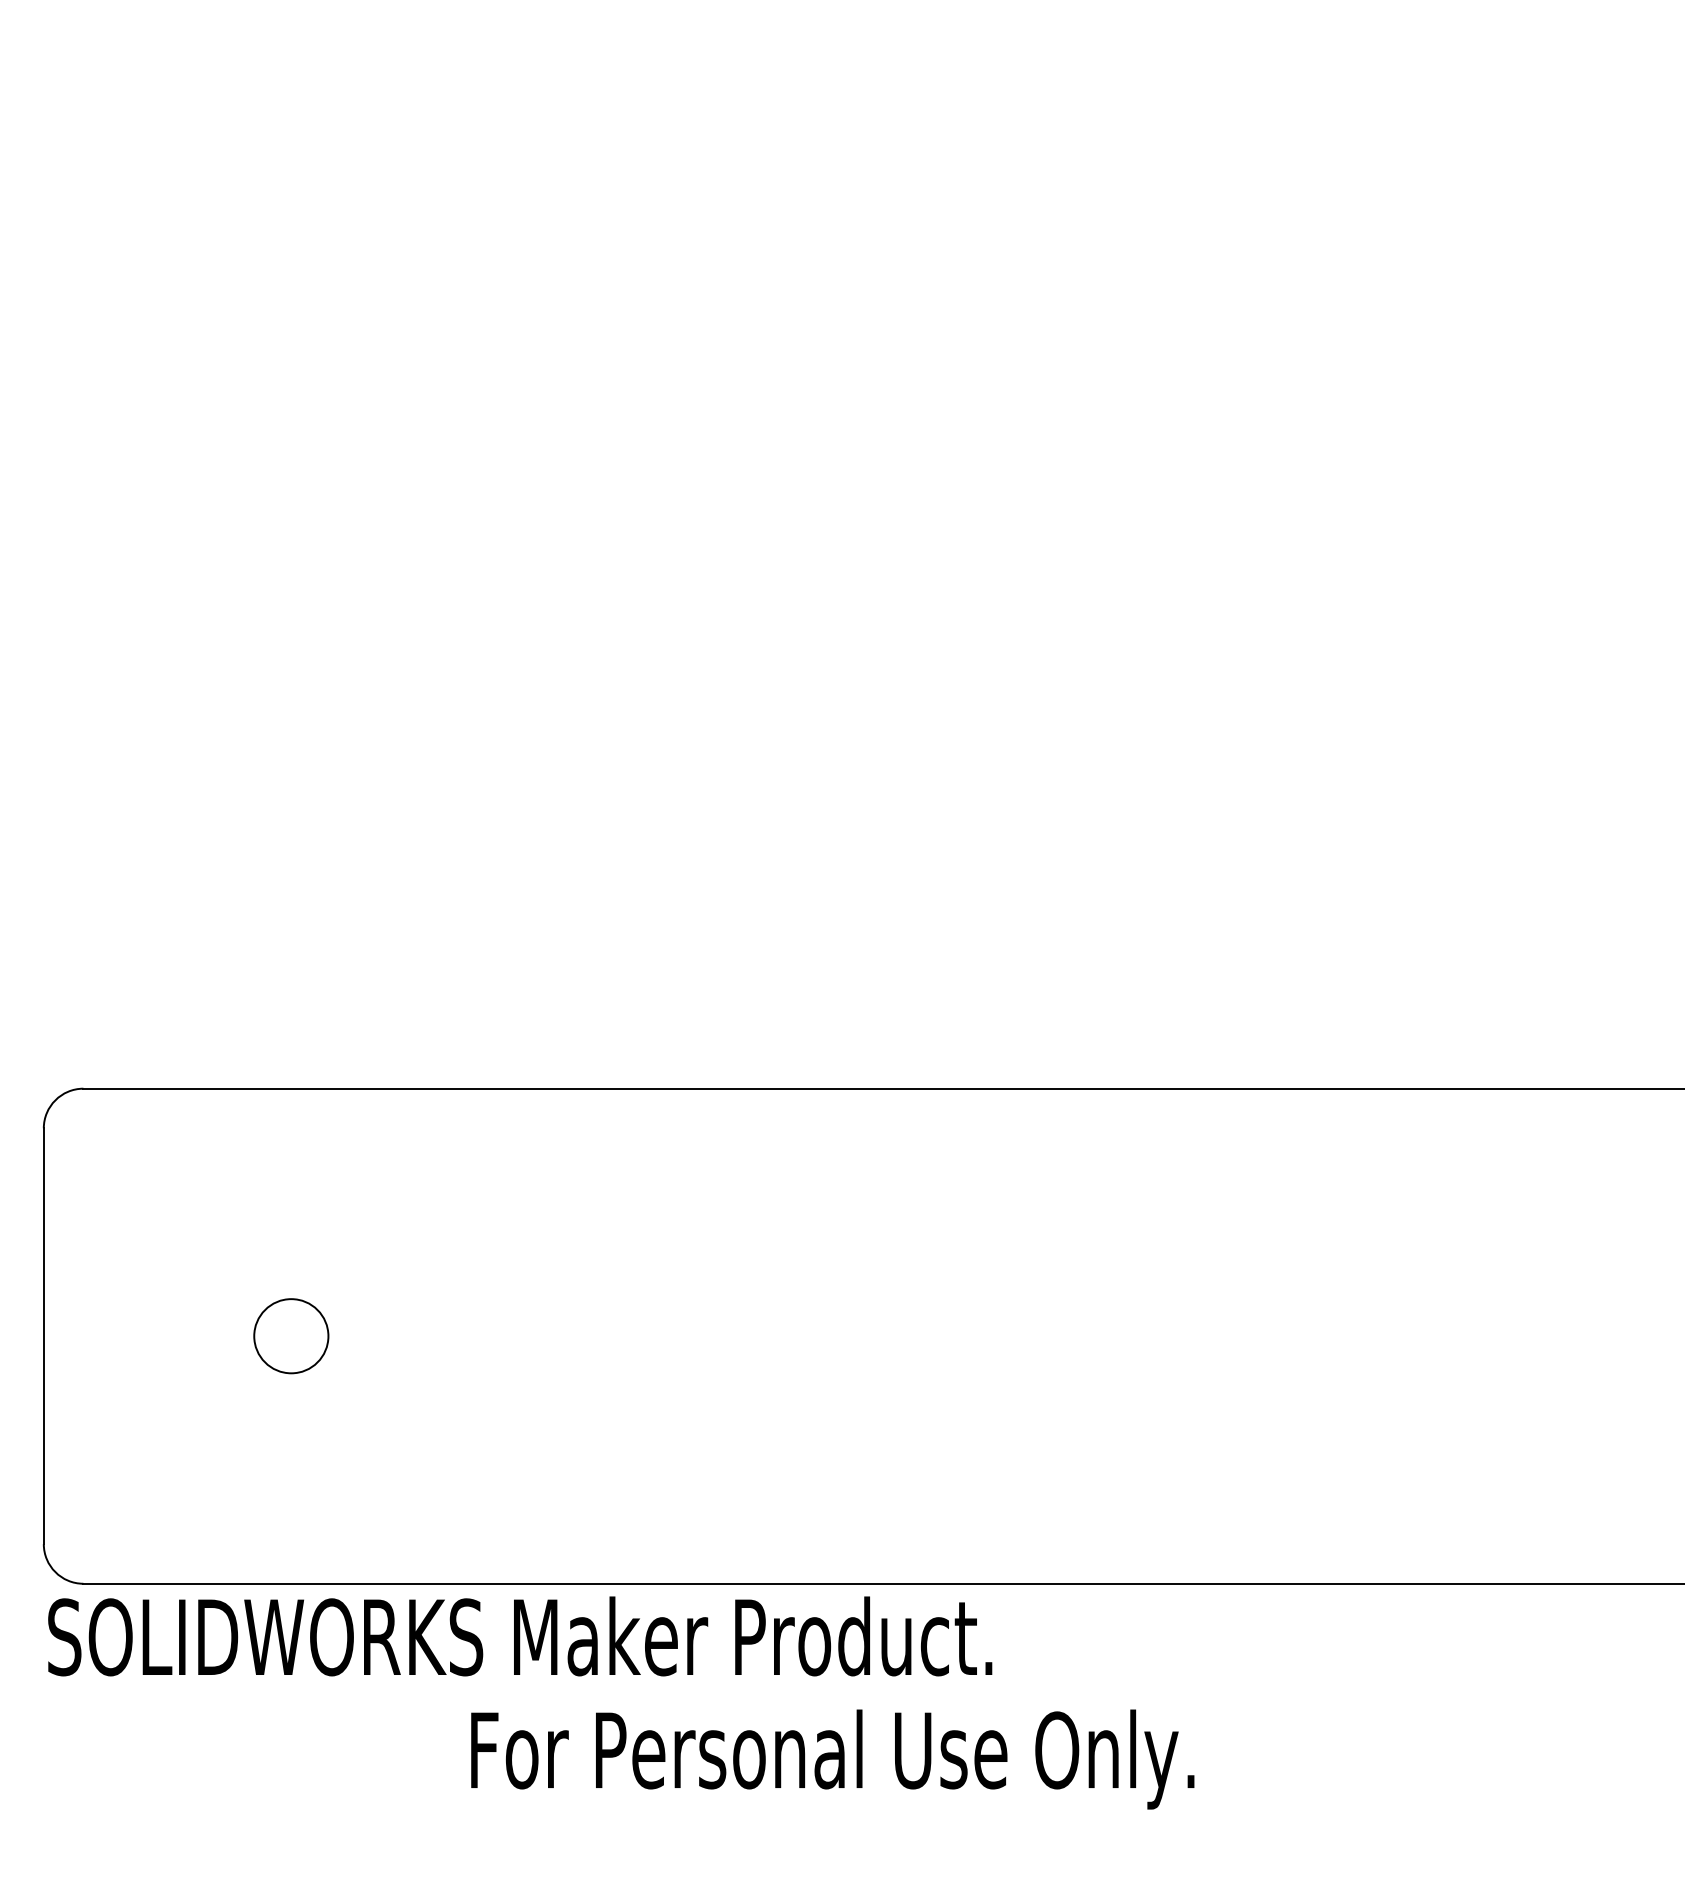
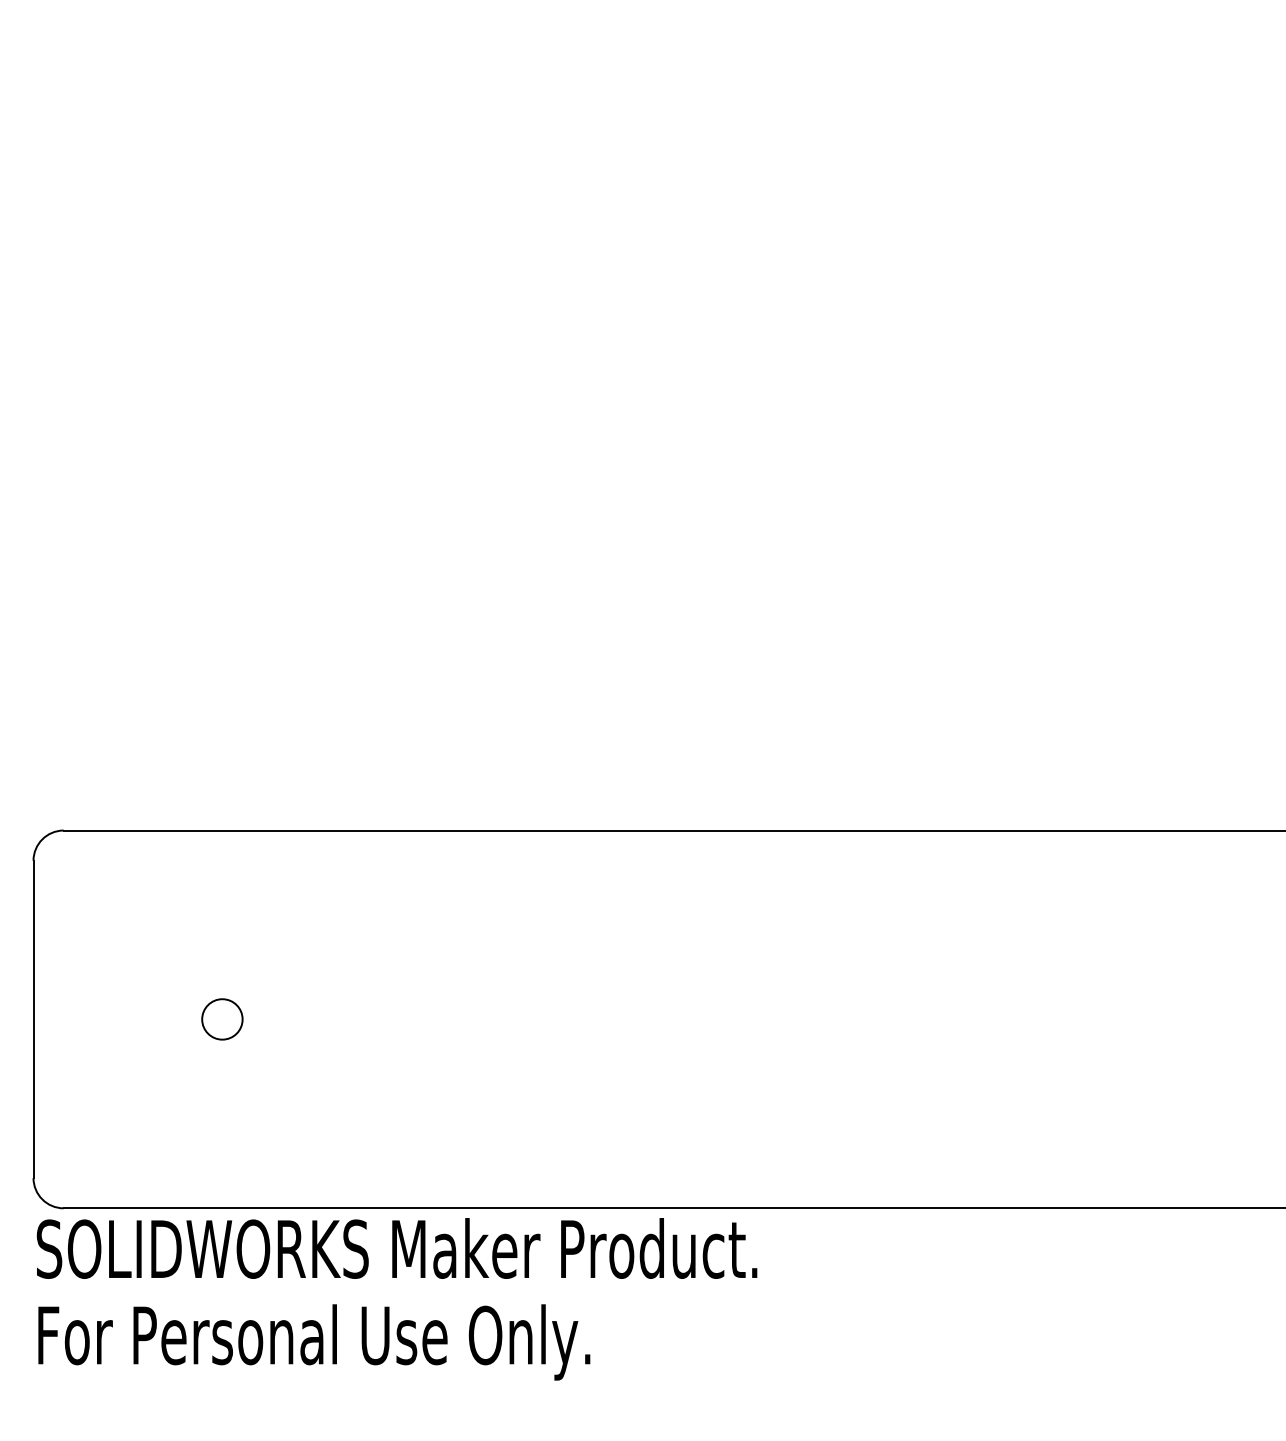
circle: (290, 1335) -> (221, 1018), size x0.71
text: (832, 1759) -> (314, 1342), moved

